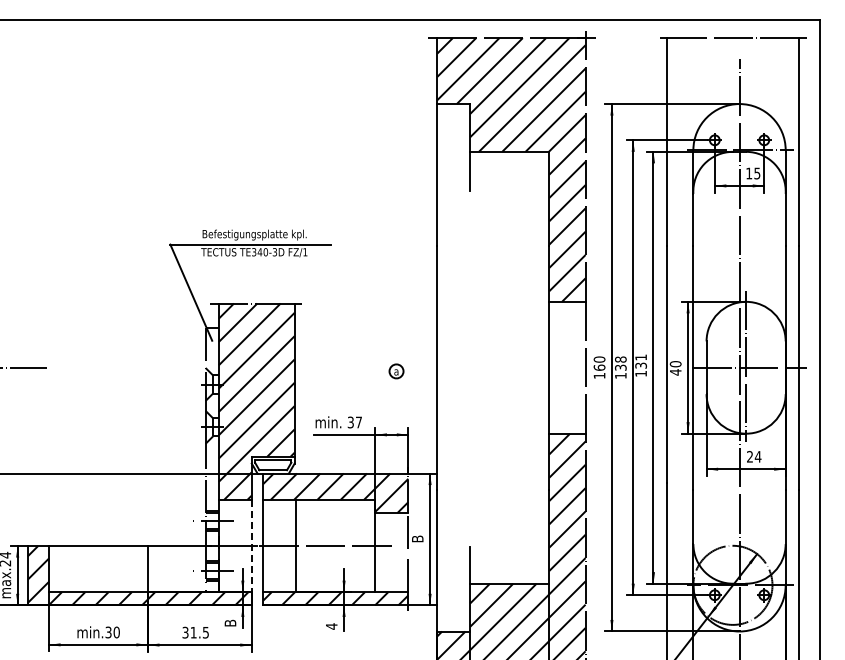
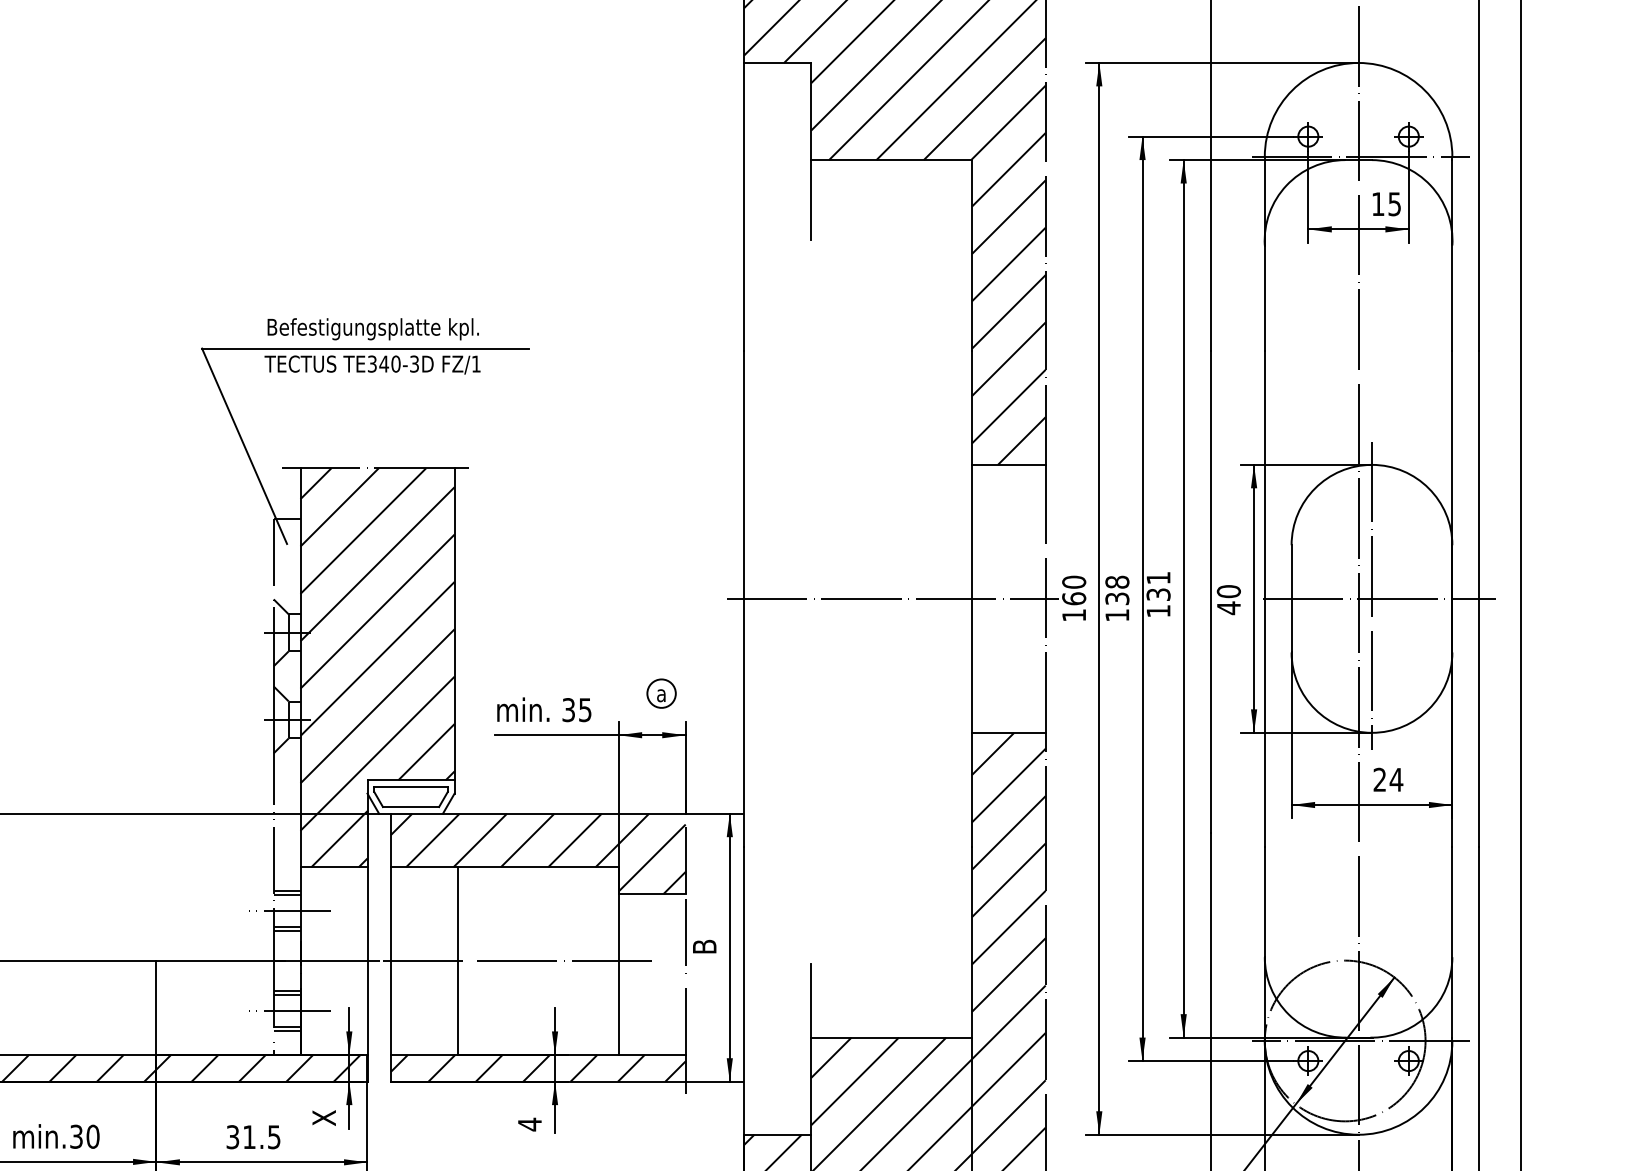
line: (510, 367) -> (893, 598), added
part: (396, 371) -> (661, 693), moved
text: (358, 422) -> (584, 710), 37 -> 35
line: (251, 546) -> (366, 962), dashed -> solid
text: (230, 622) -> (324, 1116), B -> X

